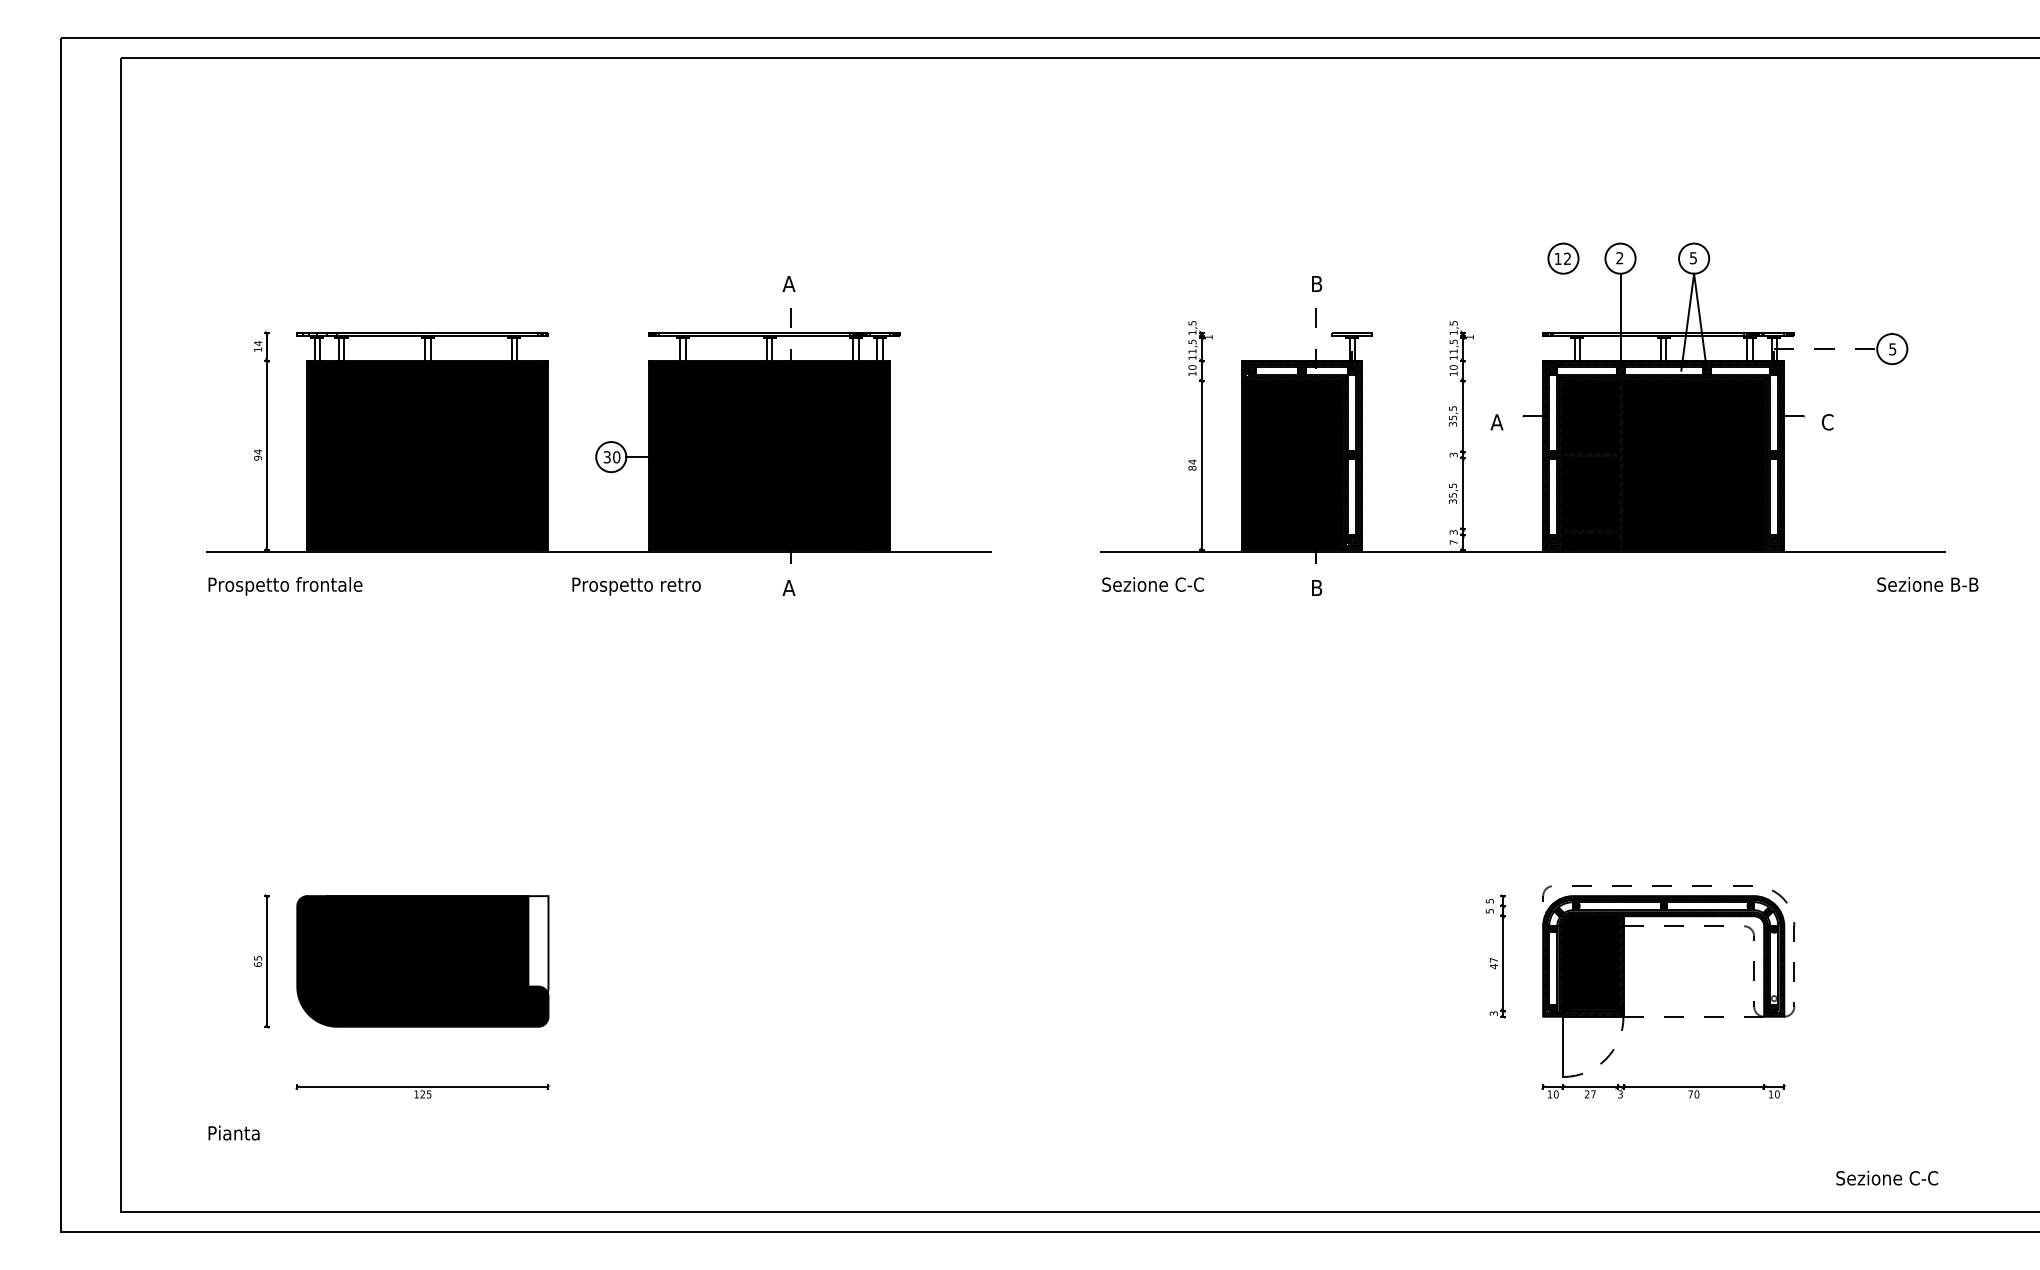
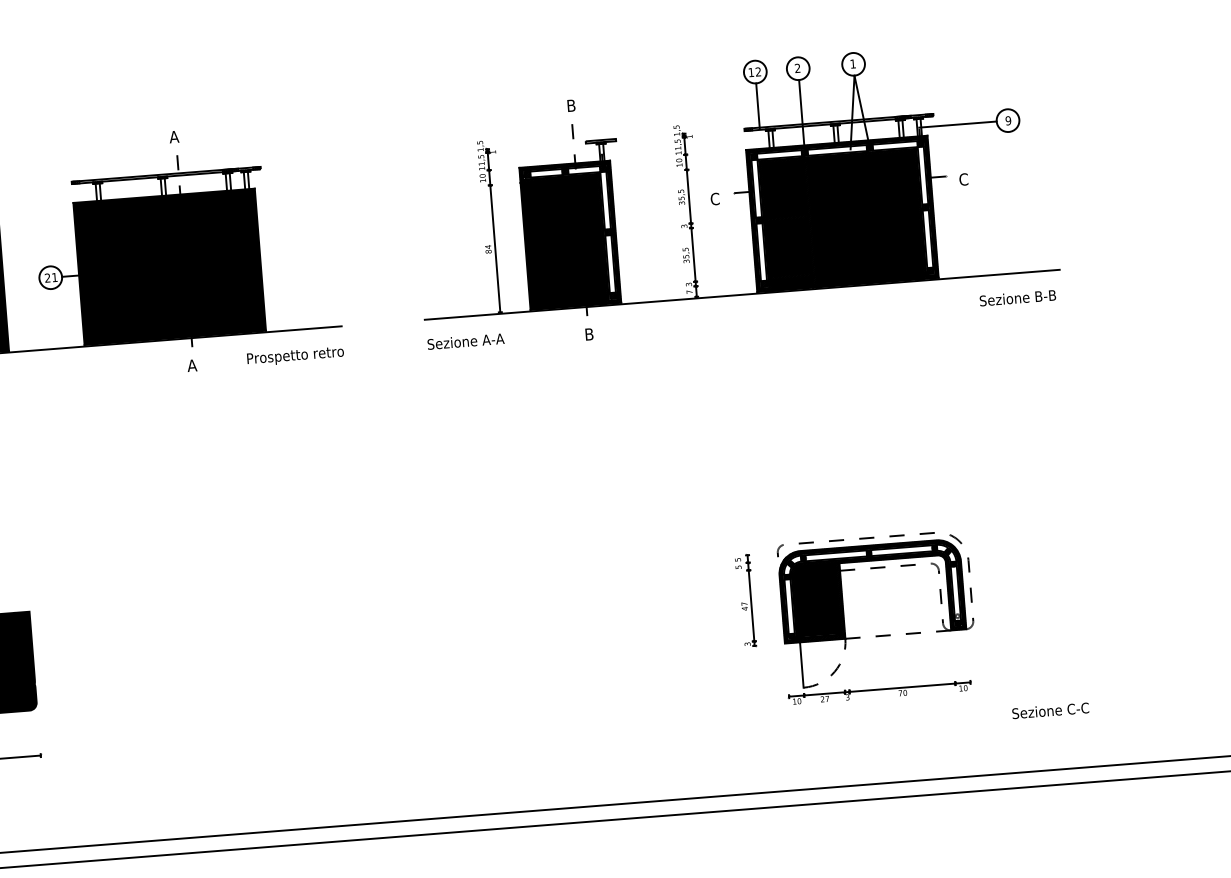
text: (1693, 258) -> (853, 64), 5 -> 1
line: (1563, 303) -> (758, 105), added
line: (1826, 349) -> (958, 124), dashed -> solid
text: (1892, 349) -> (1008, 120), 5 -> 9
text: (1496, 422) -> (714, 199), A -> C
text: (611, 457) -> (50, 278), 30 -> 21
text: (1189, 584) -> (493, 339), Sezione C-C -> Sezione A-A
text: (1927, 584) -> (1017, 298), moved
text: (636, 586) -> (295, 356), moved
fill: (538, 944) -> (24, 648), added
text: (1887, 1177) -> (1050, 710), moved

